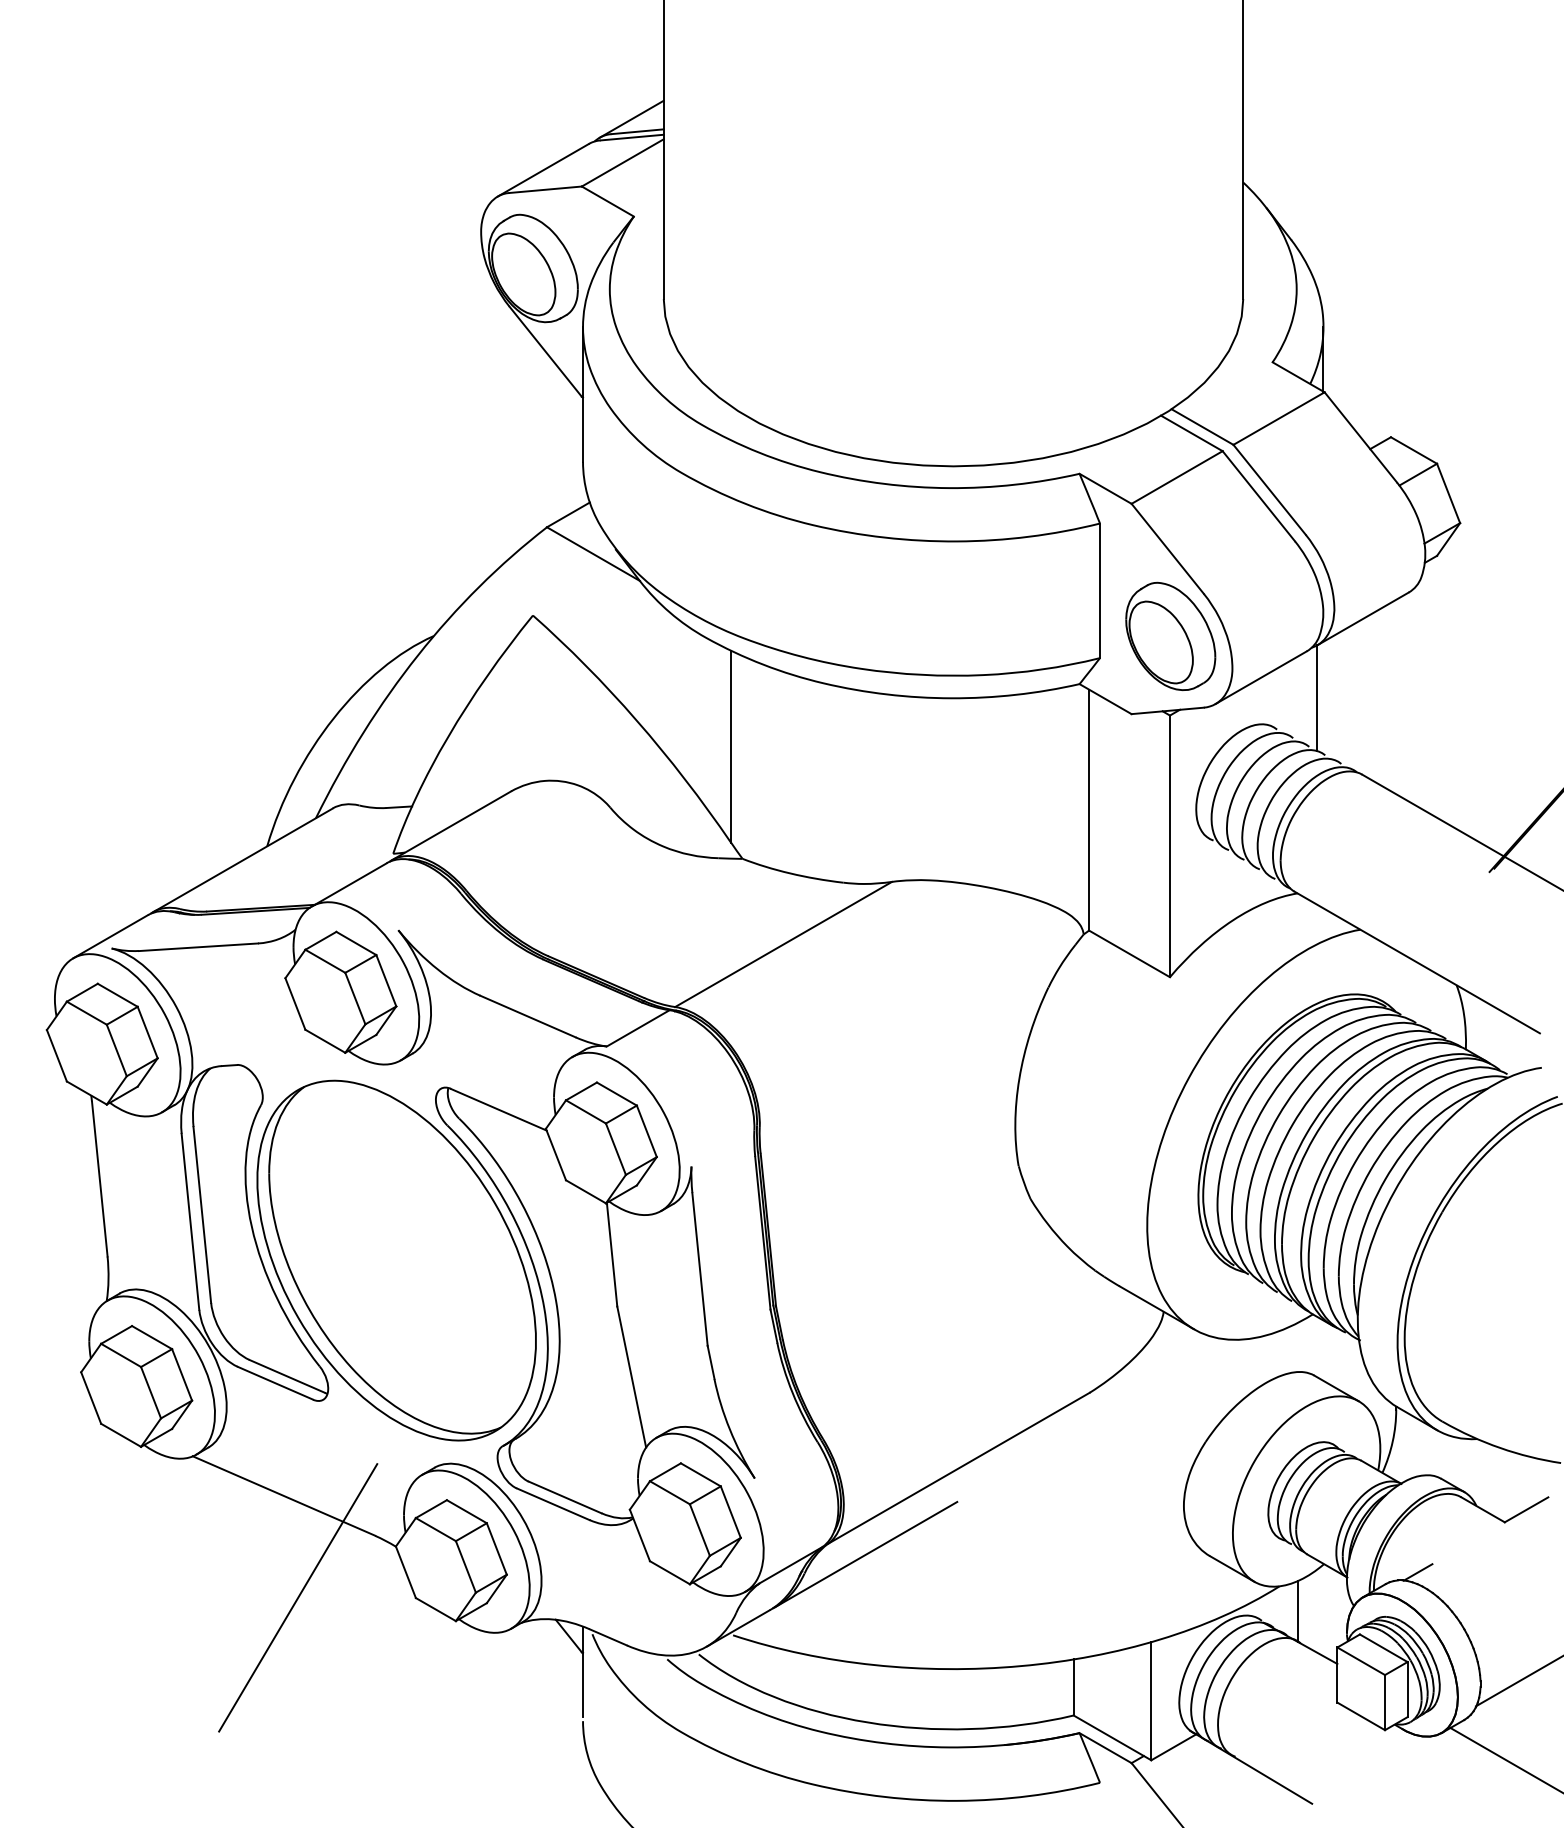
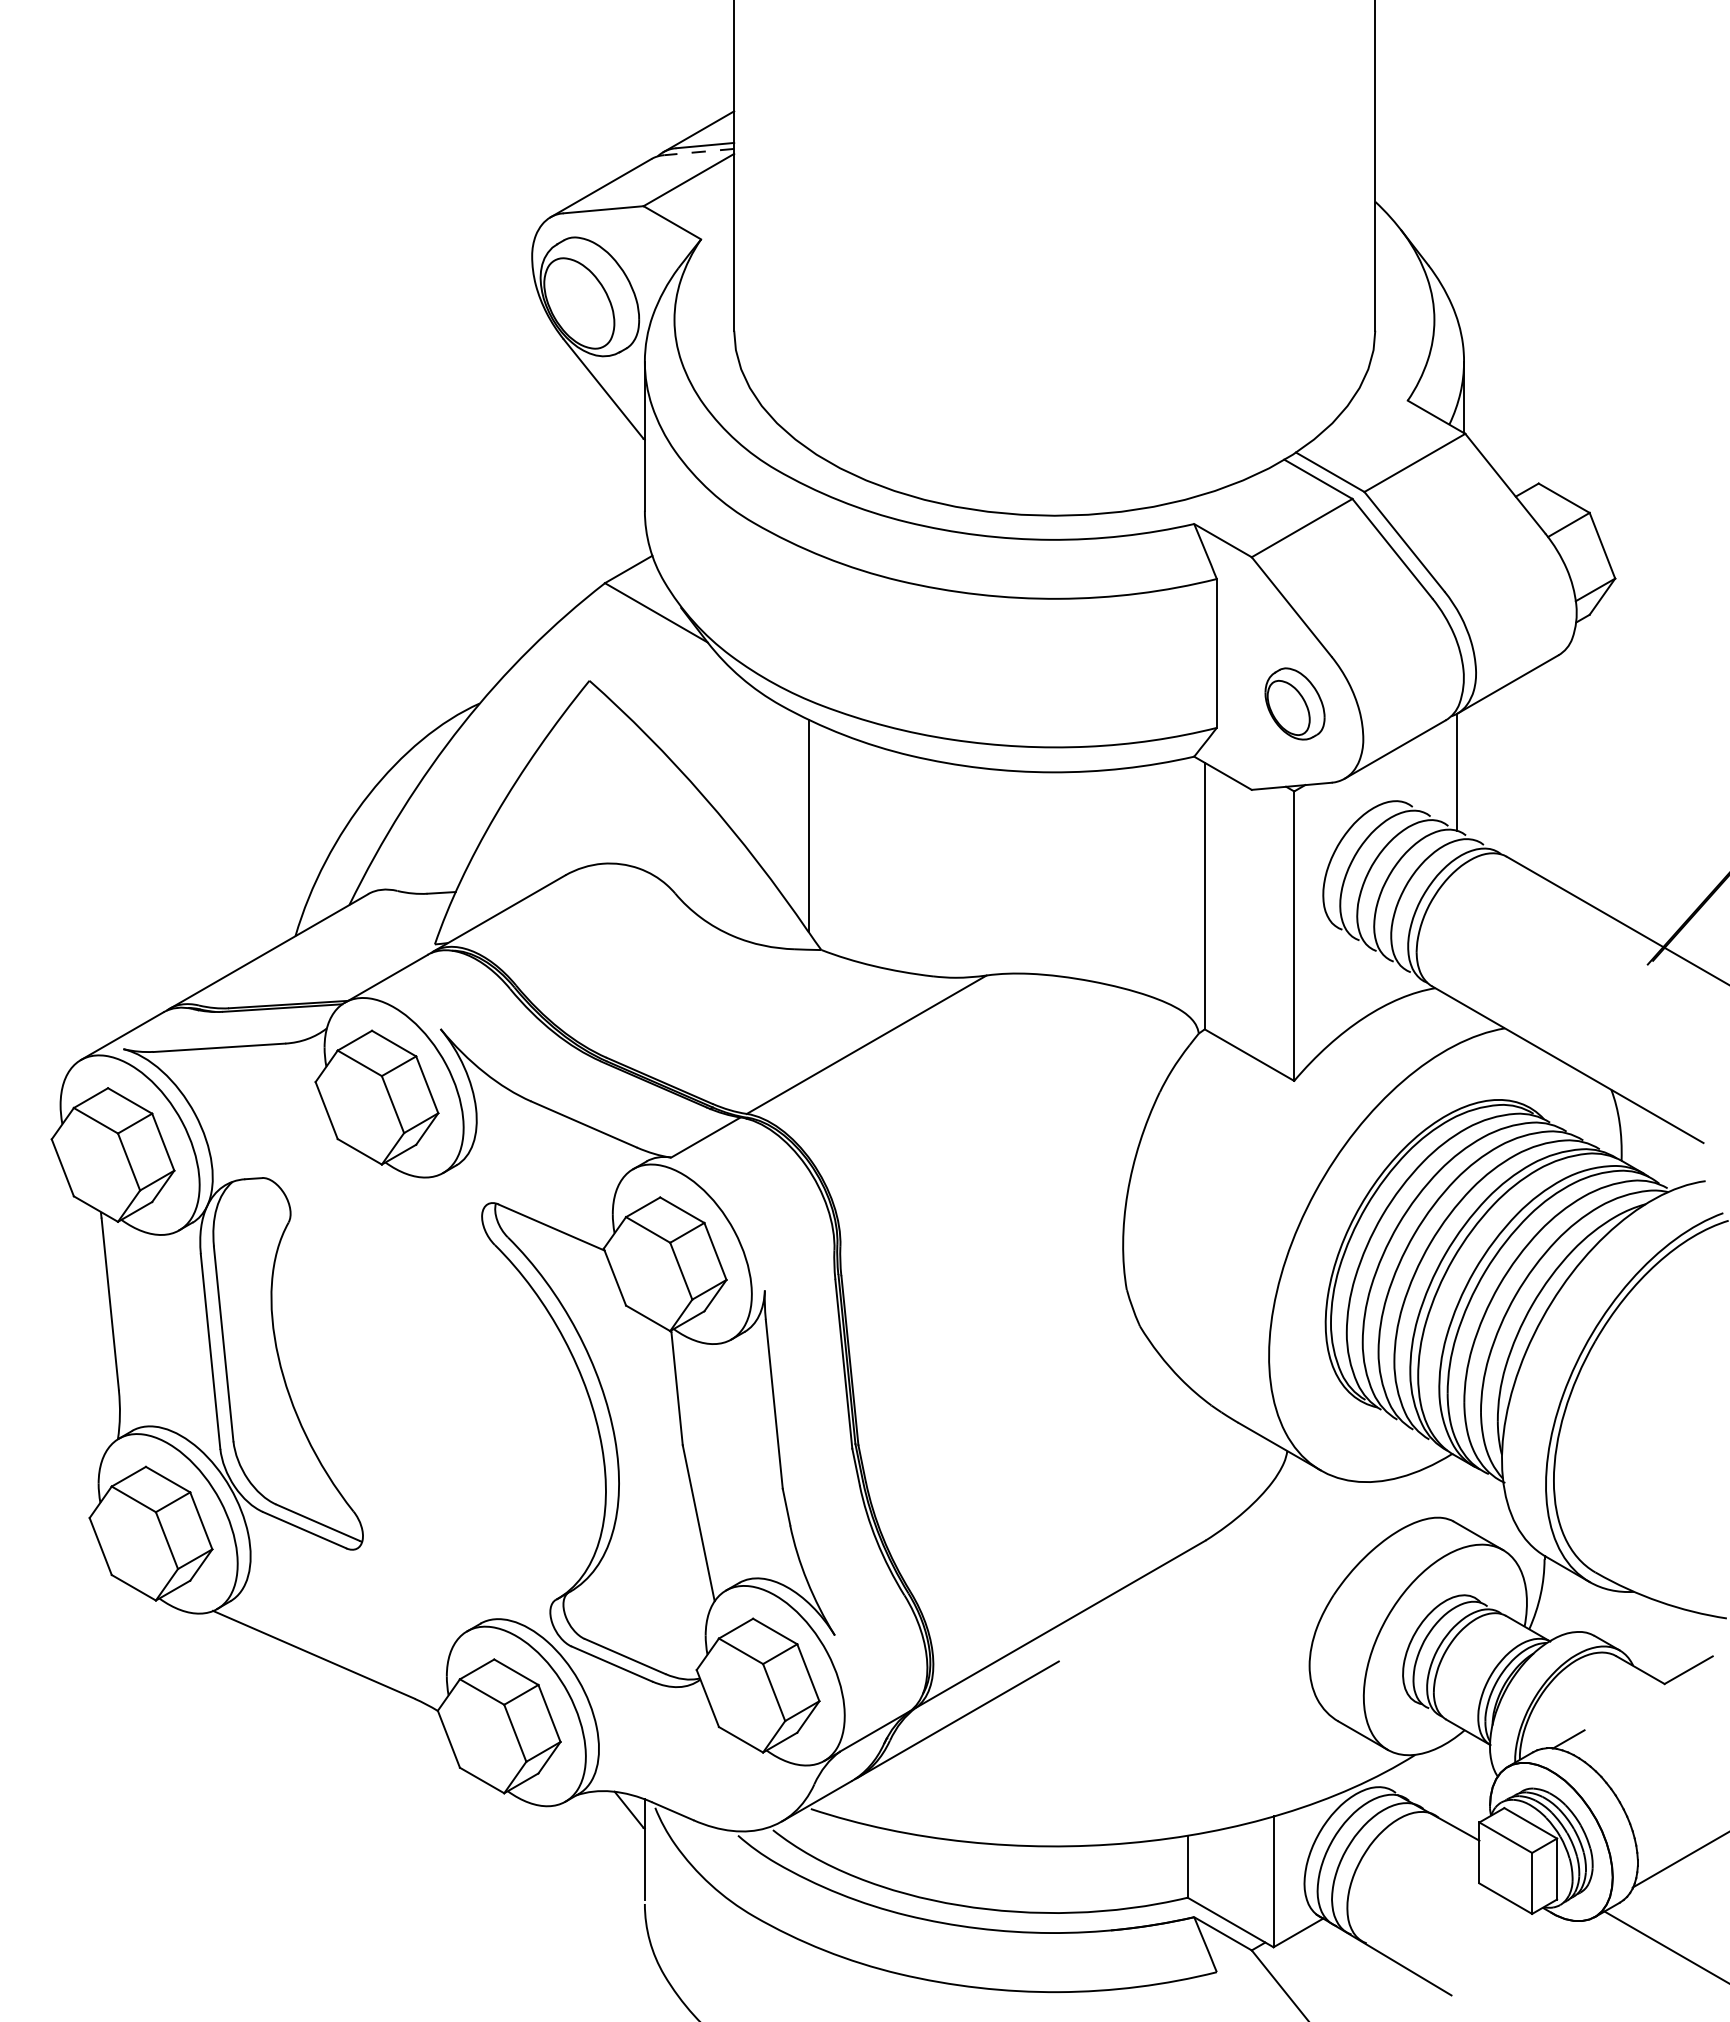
line: (631, 138) -> (698, 152), solid -> dashed
part: (1170, 636) -> (1294, 703), size x0.6
part: (396, 1260) -> (438, 1394), removed
line: (297, 1597) -> (329, 1767), removed
line: (1297, 1611) -> (1435, 1782), removed

